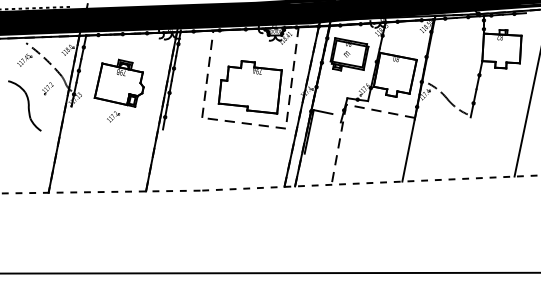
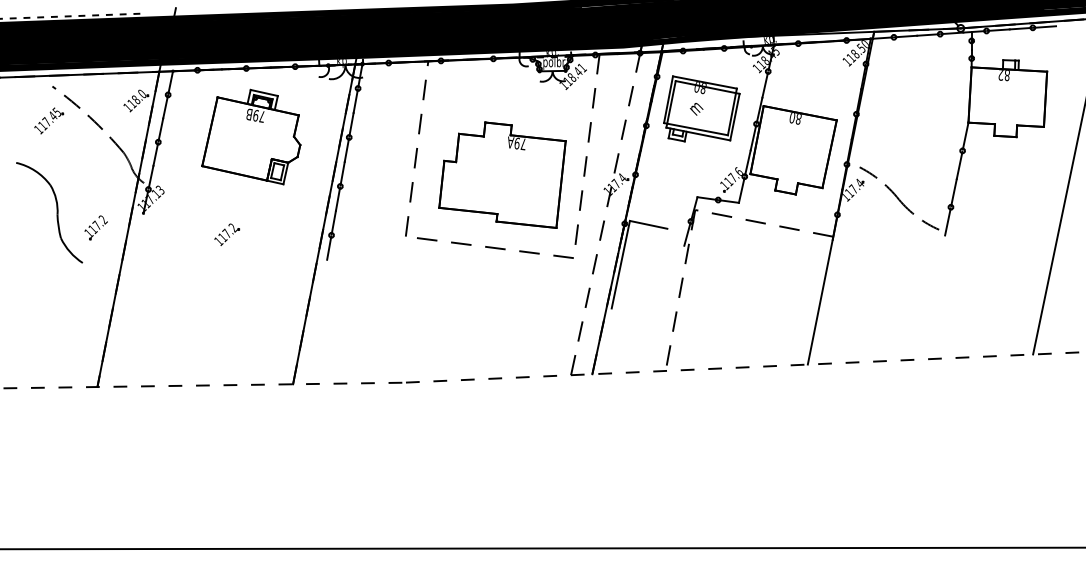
part: (118, 82) -> (249, 135), moved
part: (47, 88) -> (95, 227), moved
line: (301, 106) -> (605, 213), removed

